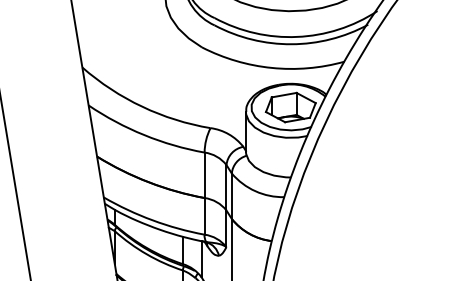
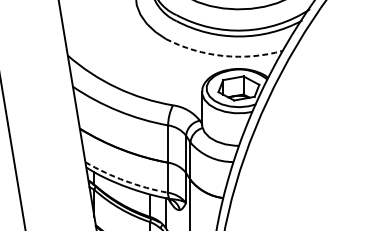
arc: (271, 67) -> (223, 55), solid -> dashed
arc: (152, 220) -> (125, 181), solid -> dashed

